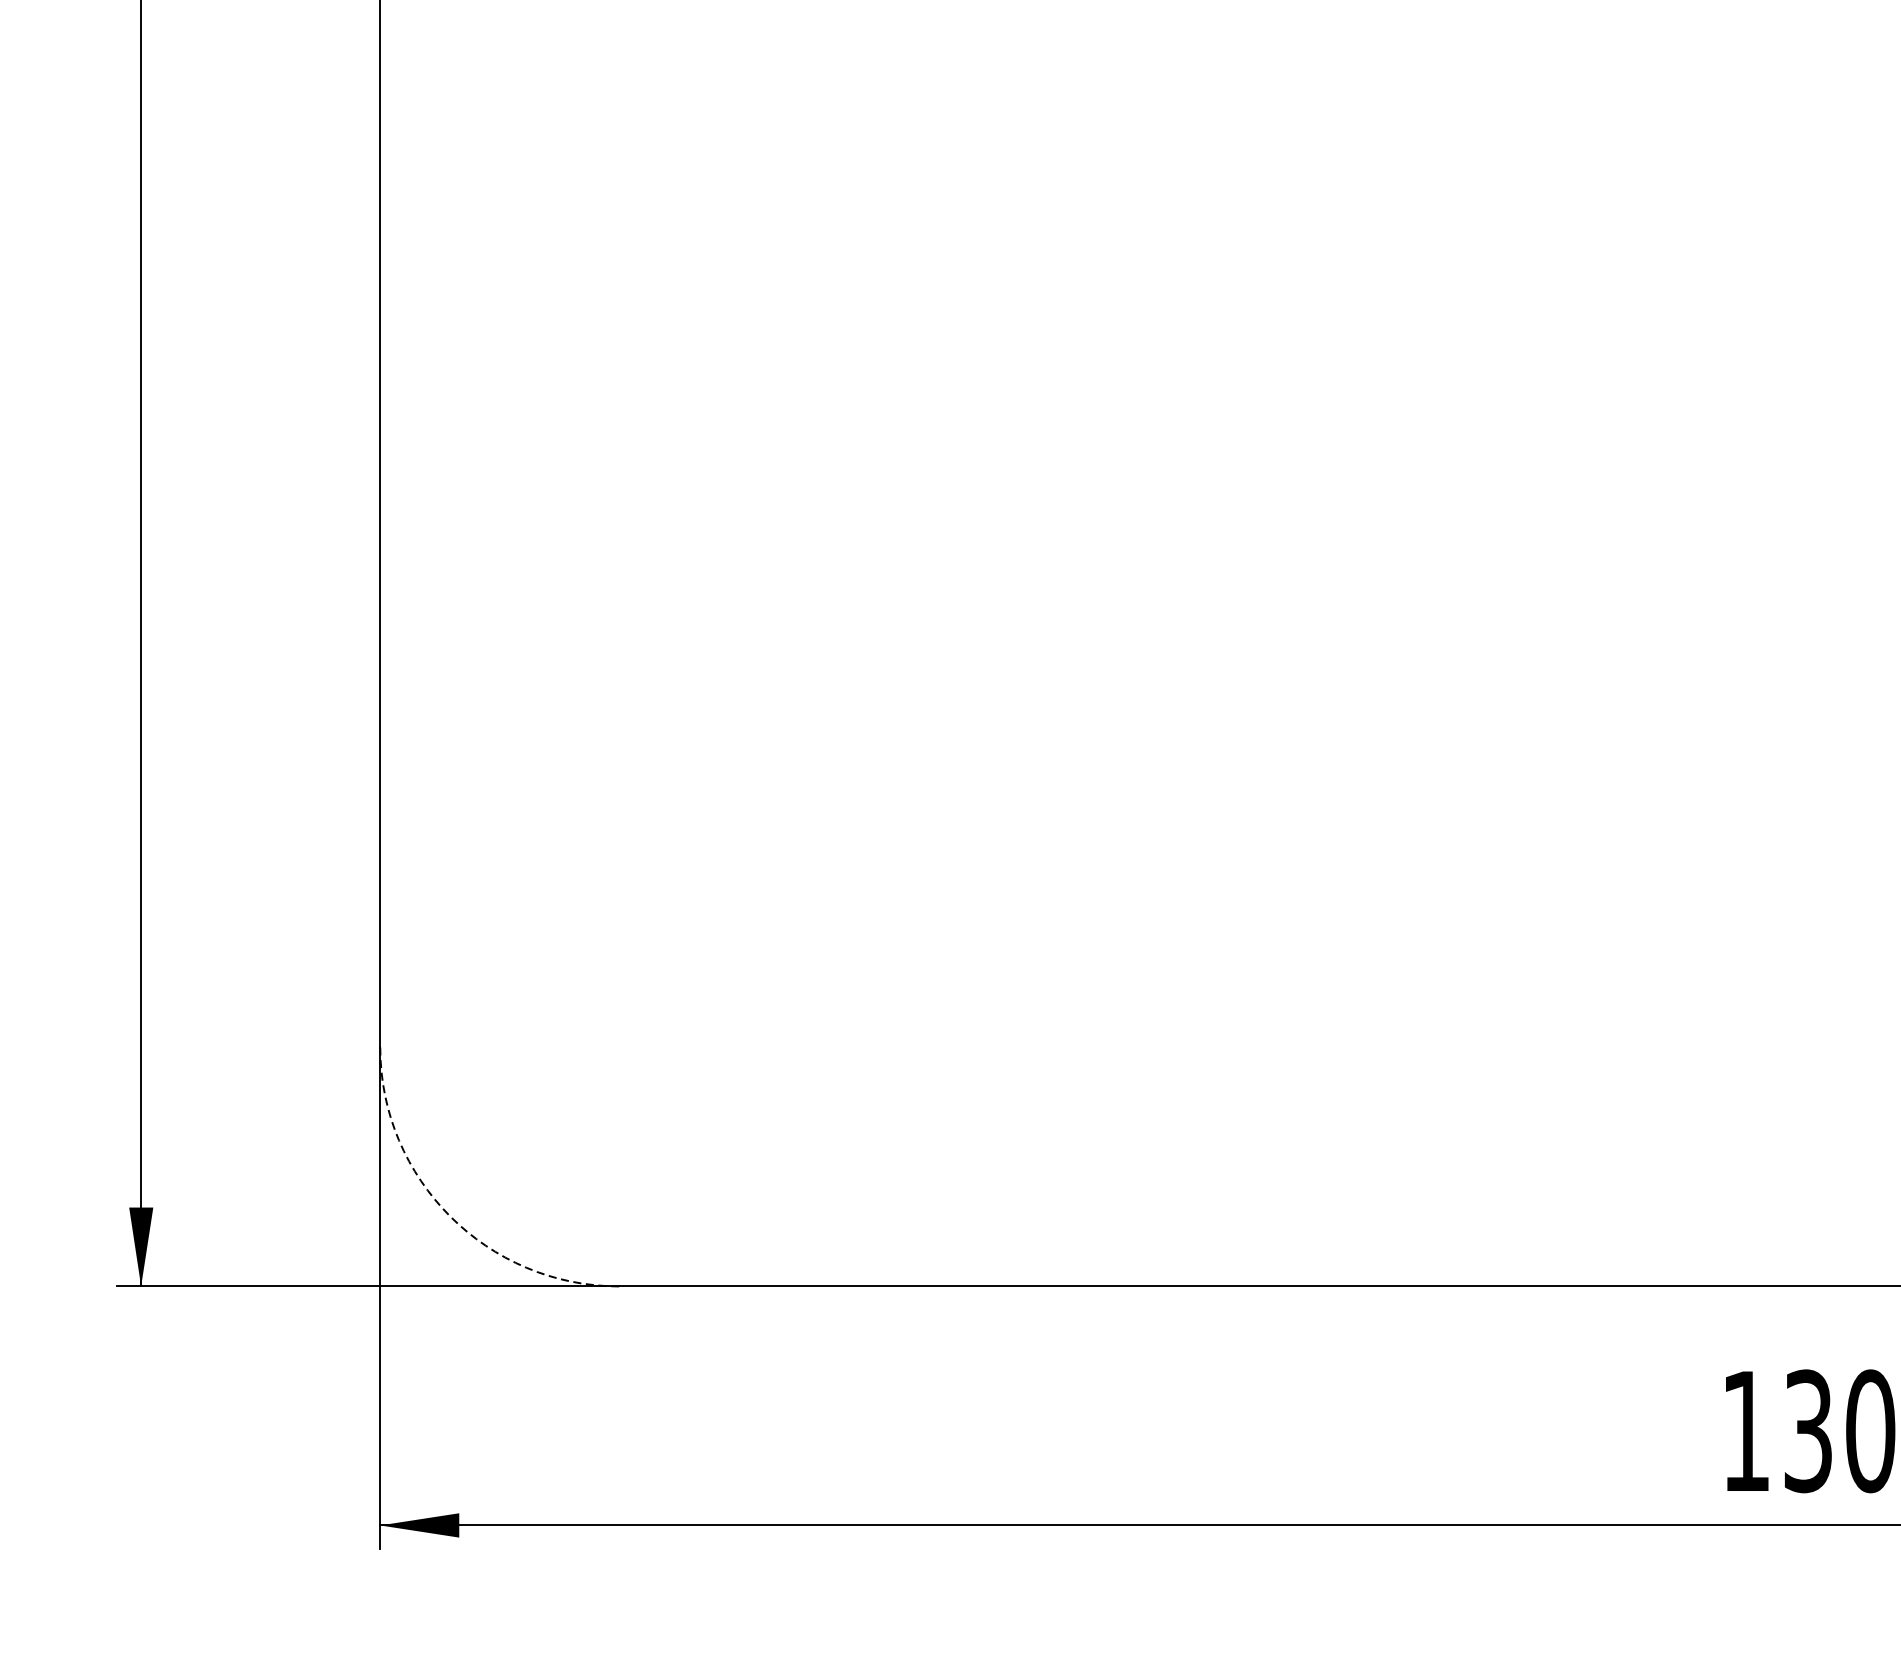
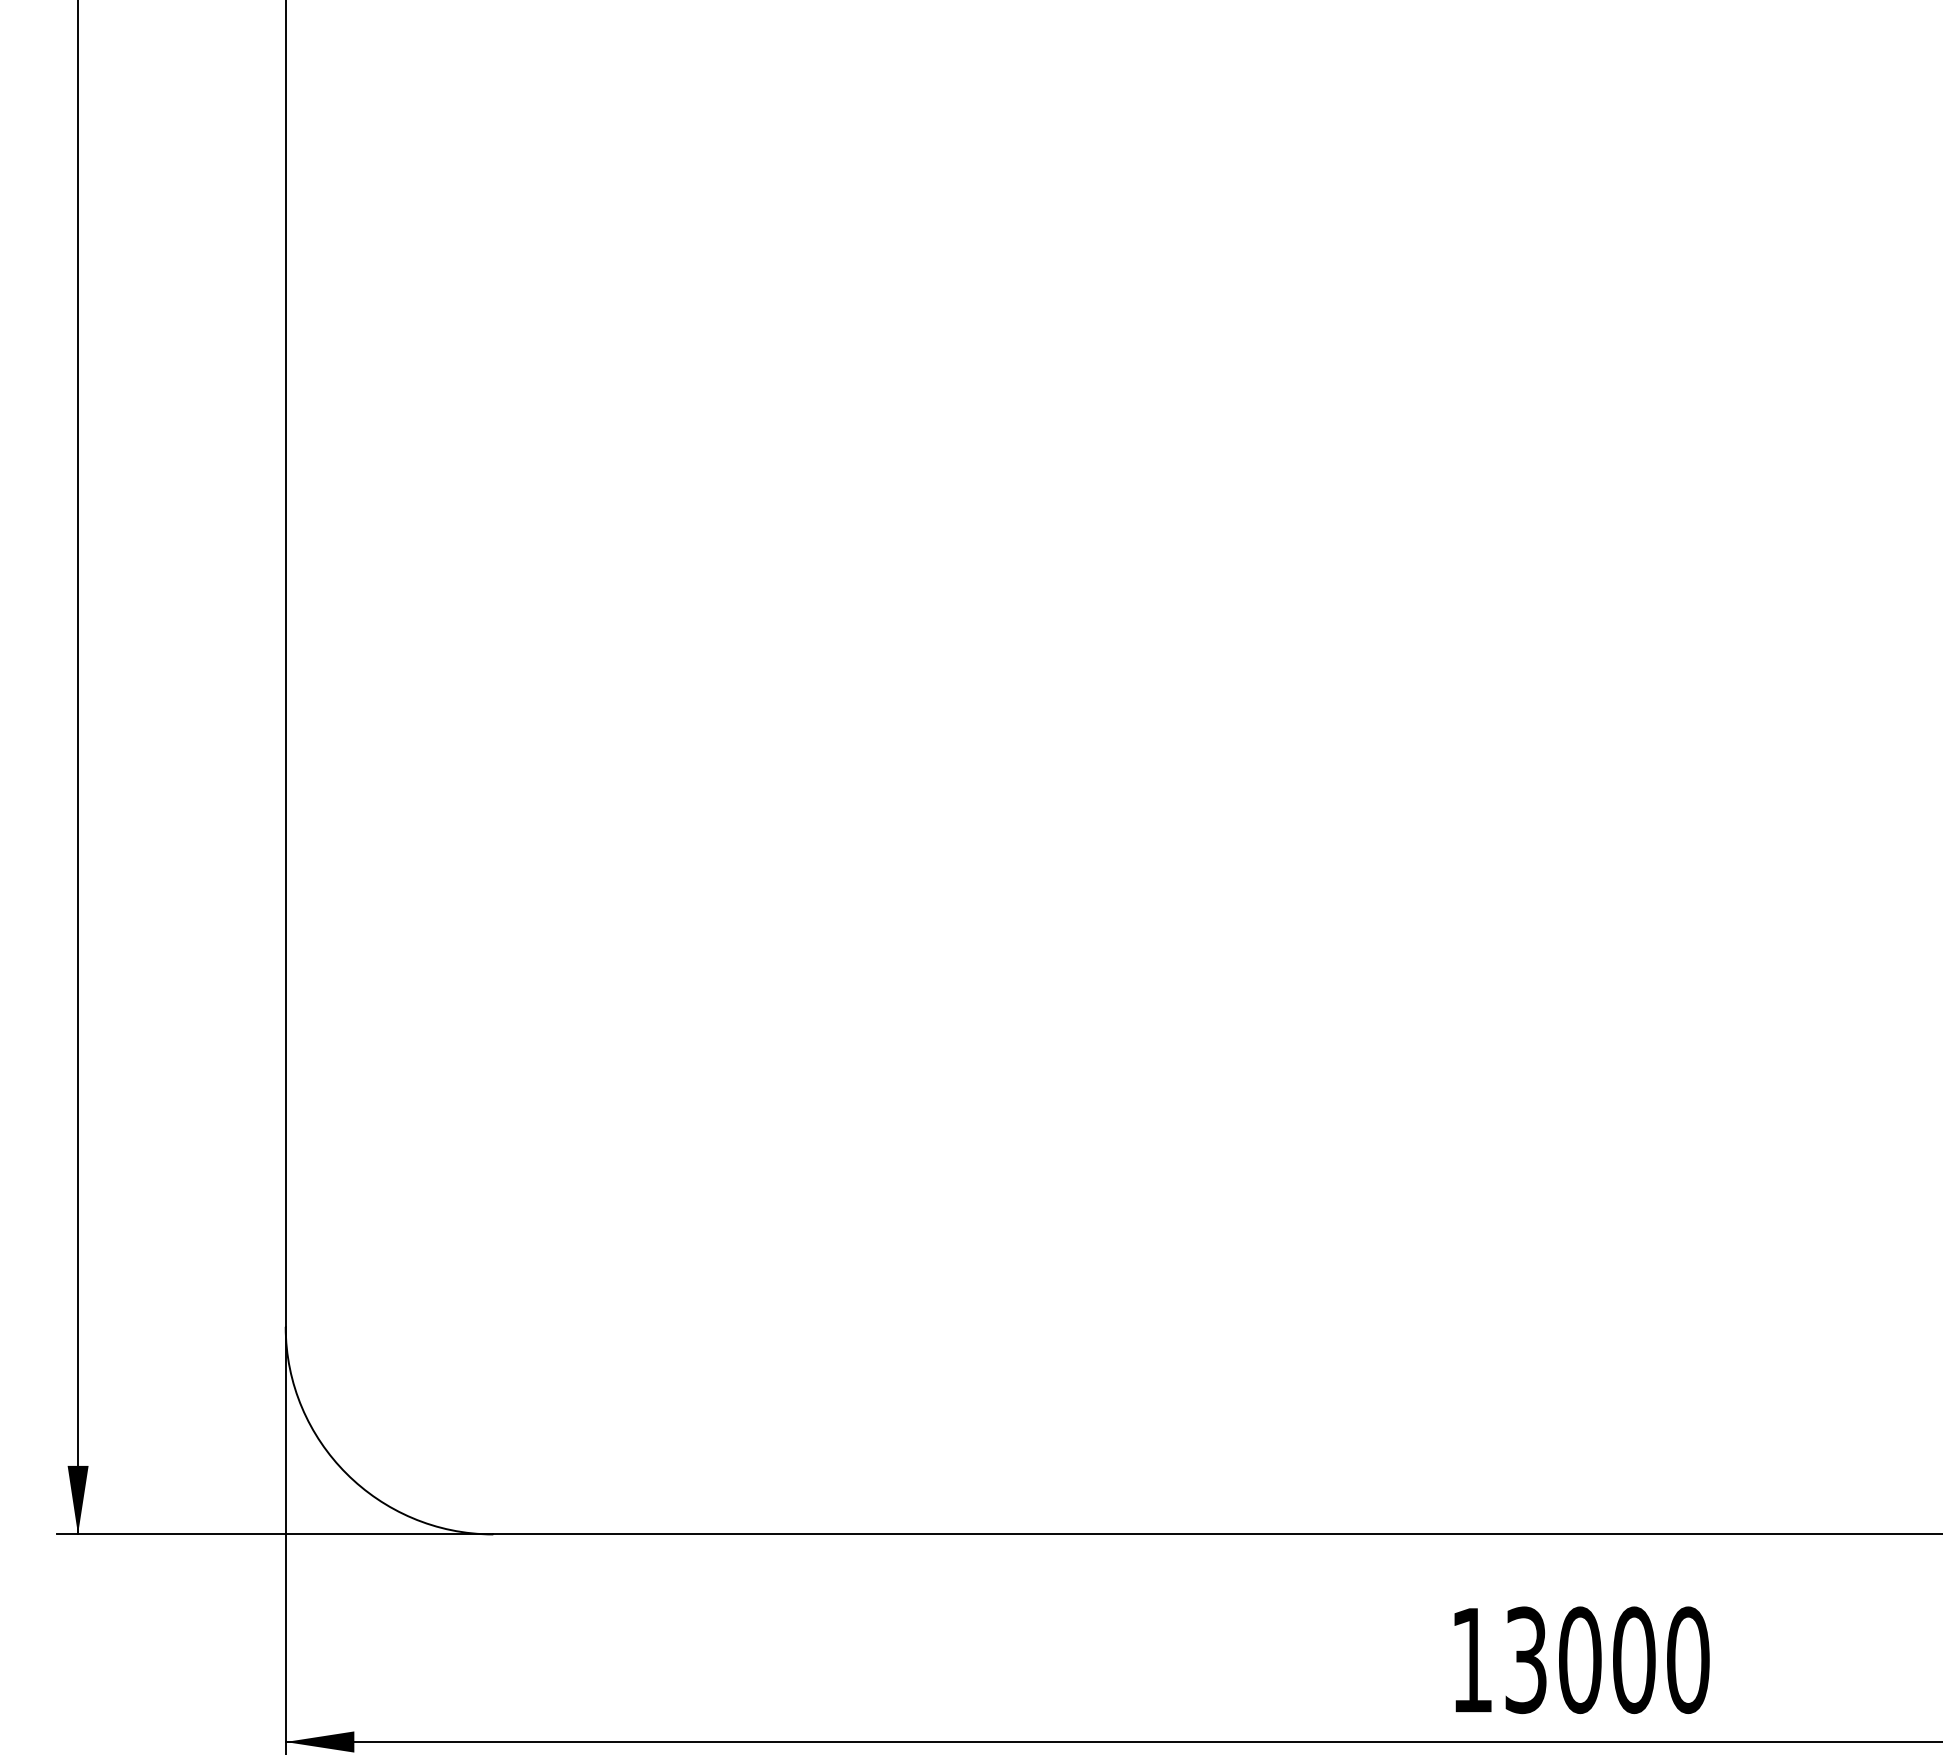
arc: (450, 1216) -> (346, 1473), dashed -> solid

